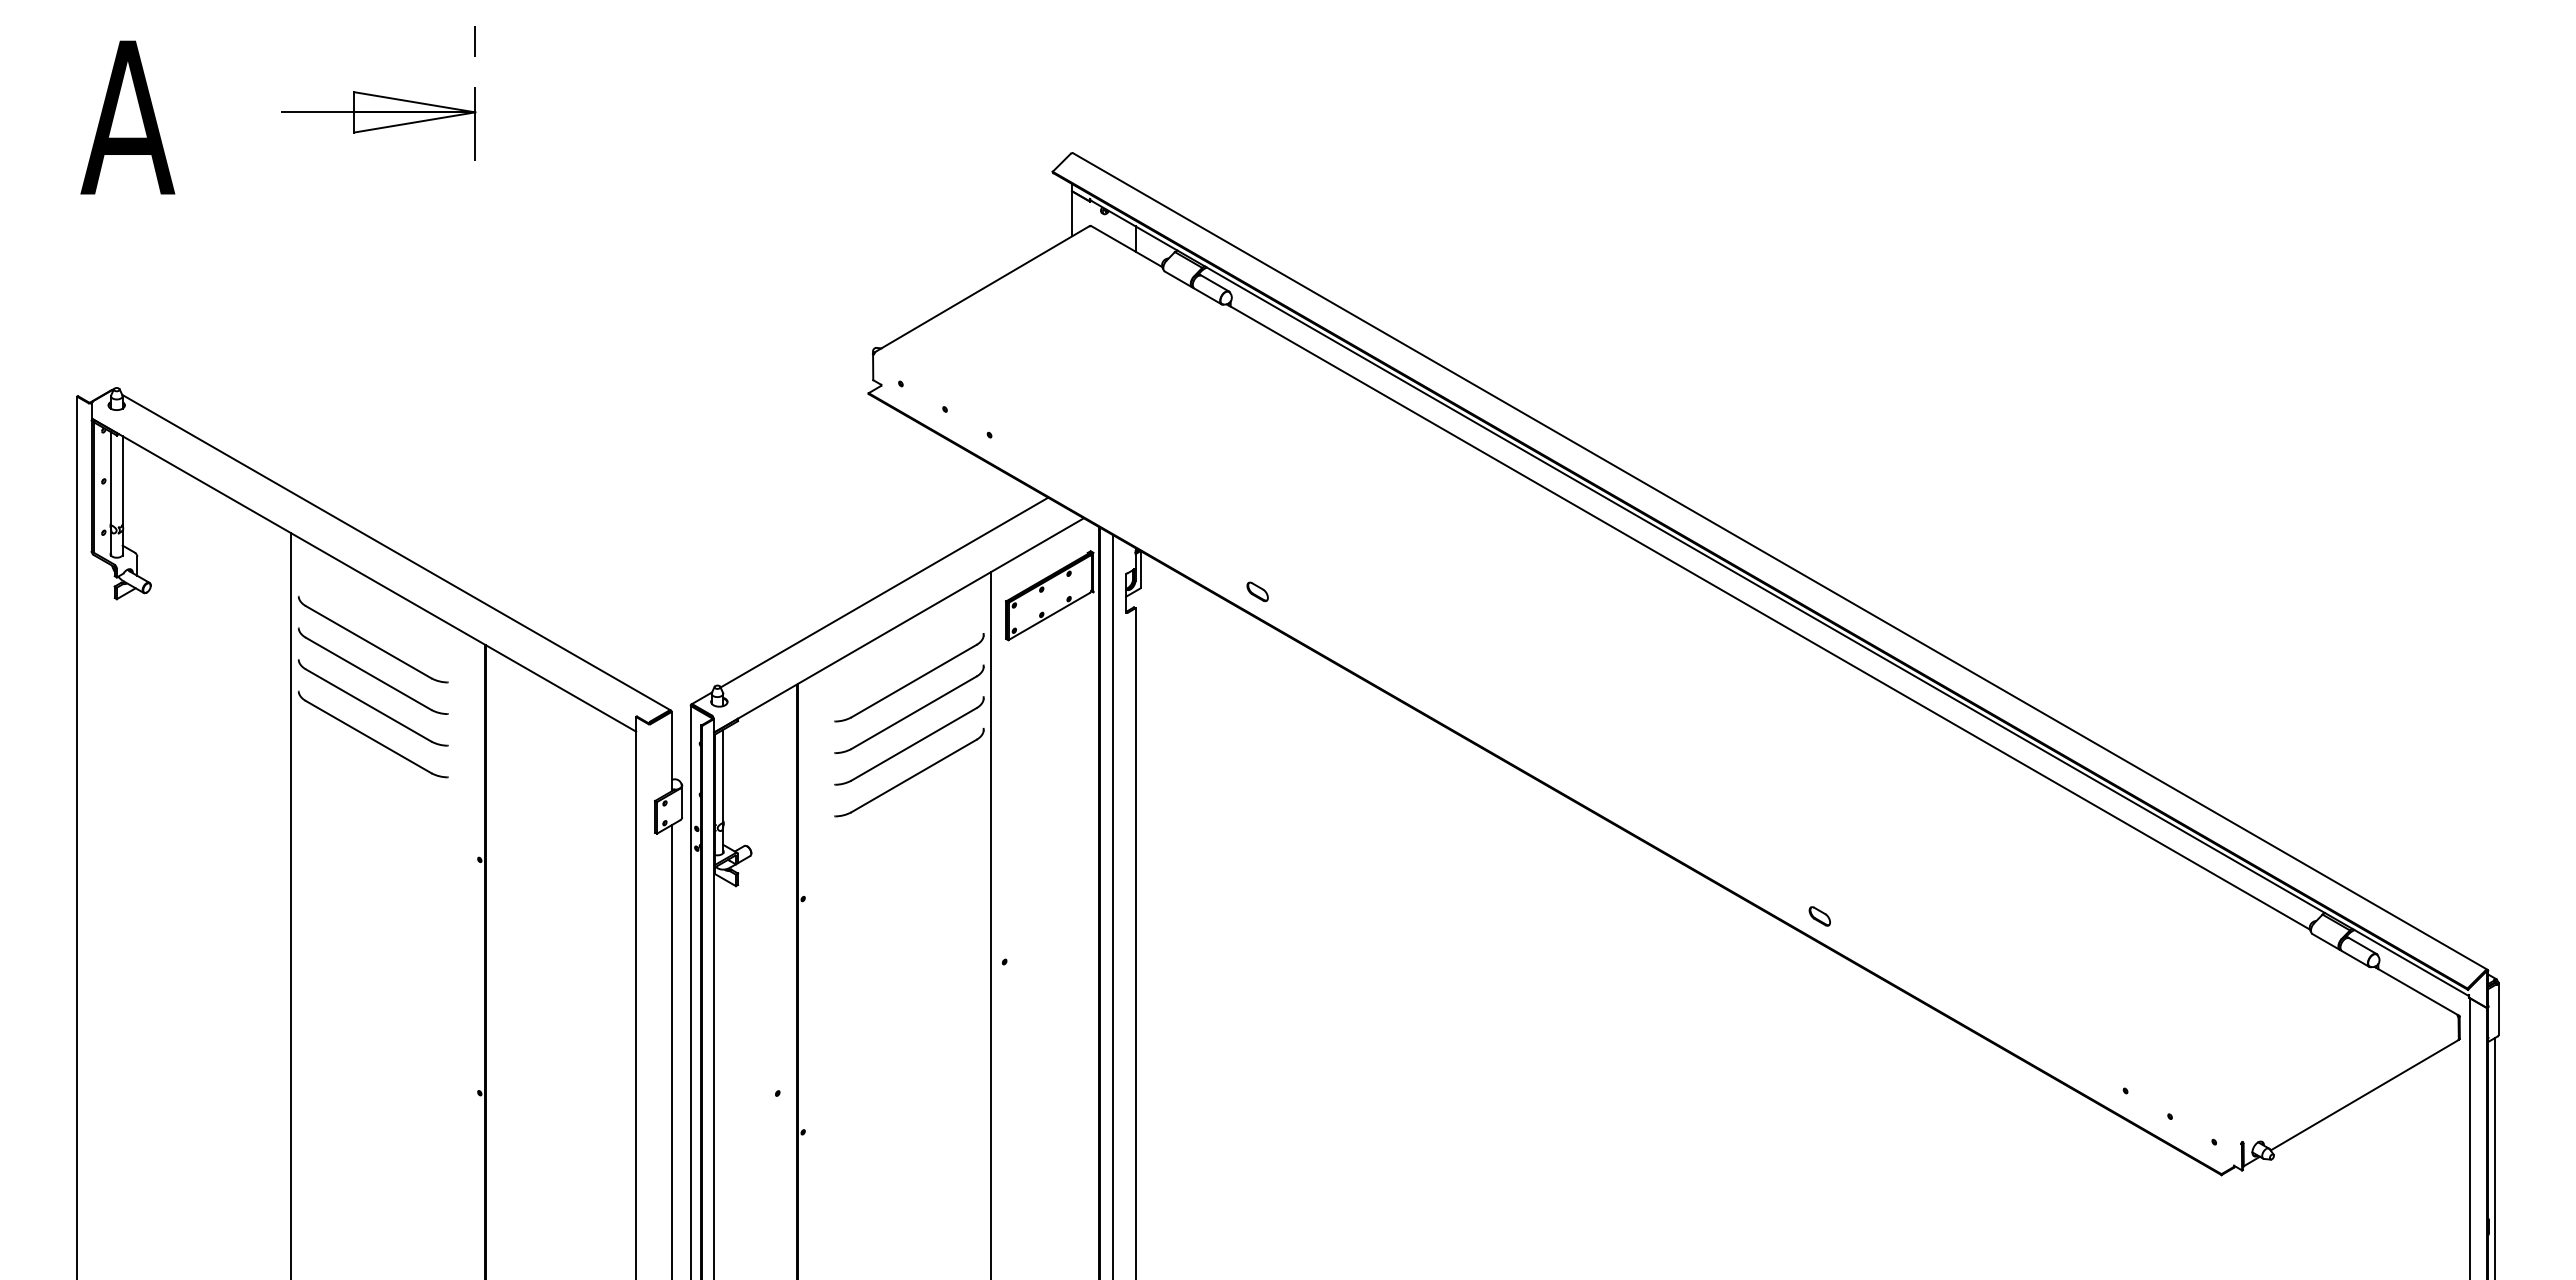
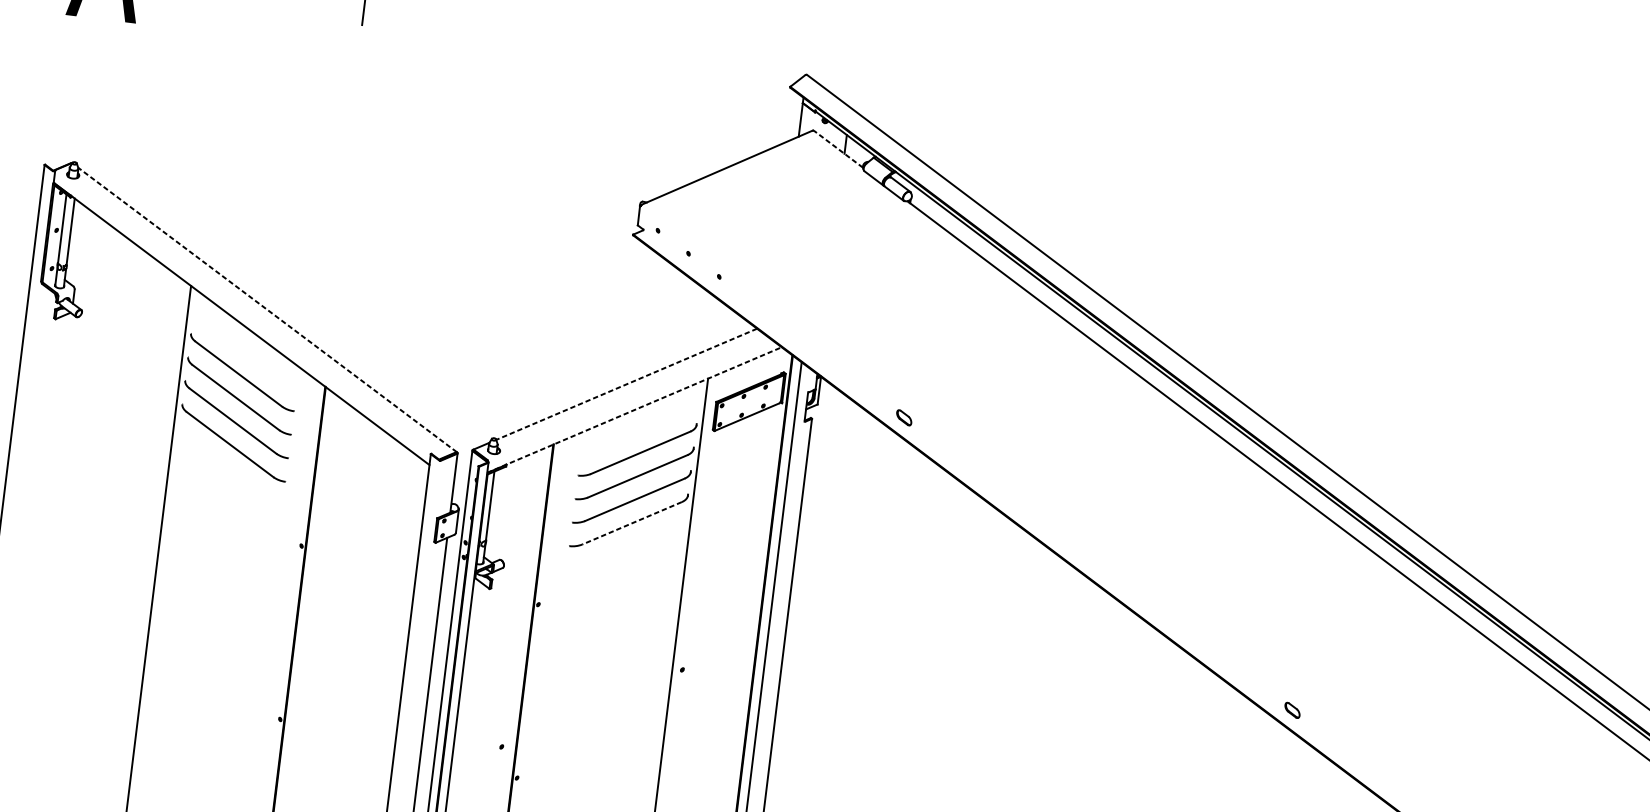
line: (1126, 246) -> (838, 149), solid -> dashed
line: (395, 552) -> (266, 309), solid -> dashed
line: (883, 592) -> (626, 384), solid -> dashed
line: (898, 625) -> (634, 410), solid -> dashed
line: (913, 776) -> (631, 523), solid -> dashed

